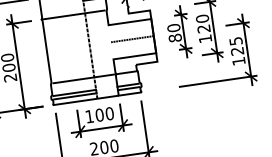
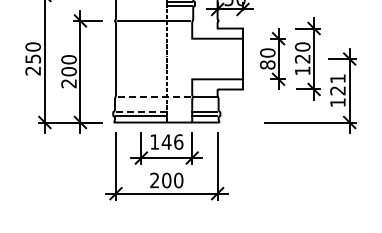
line: (132, 39) -> (217, 59), removed
text: (235, 41) -> (337, 78), 125 -> 121
line: (84, 79) -> (154, 97), solid -> dashed
line: (74, 92) -> (141, 111), solid -> dashed
text: (104, 114) -> (172, 141), 100 -> 146

